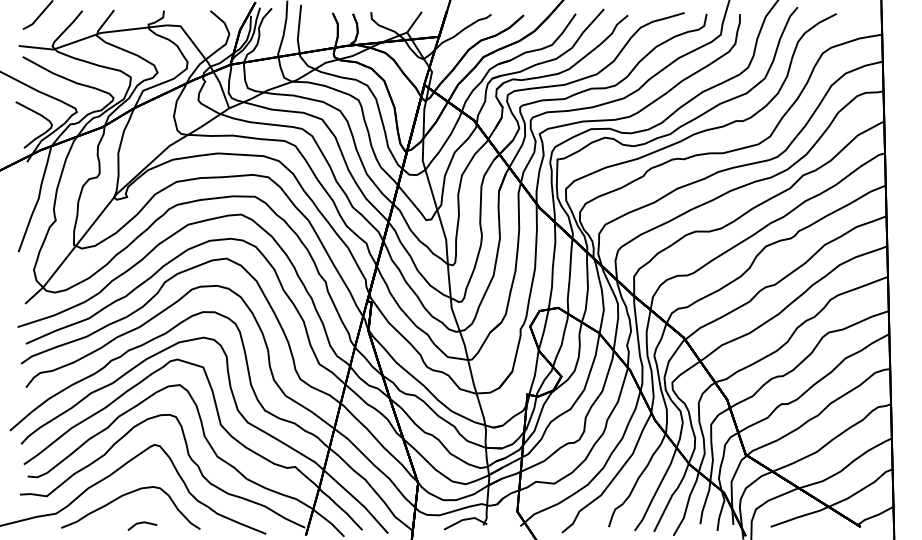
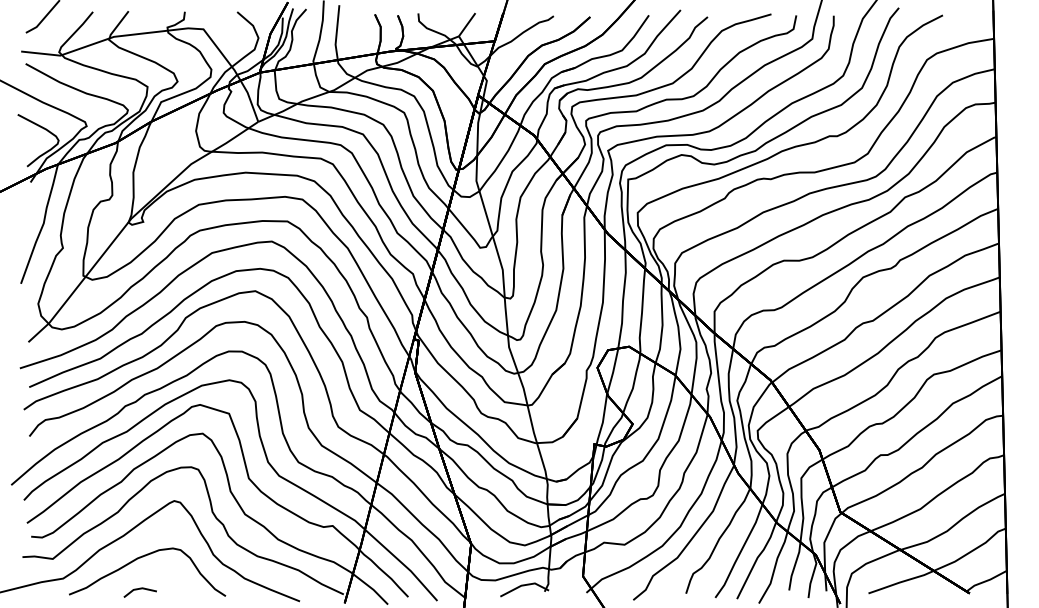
part: (142, 525) -> (140, 591), moved

